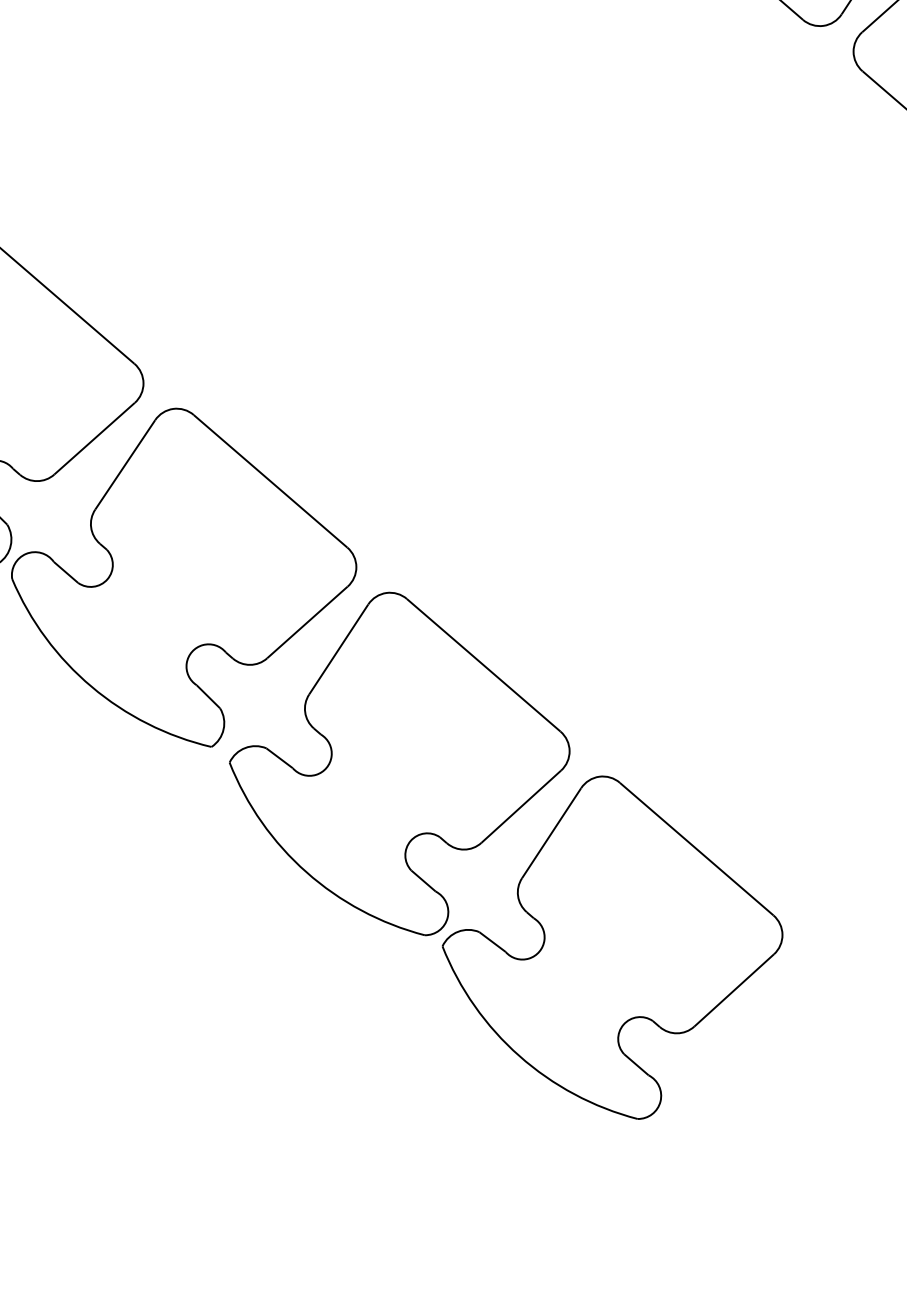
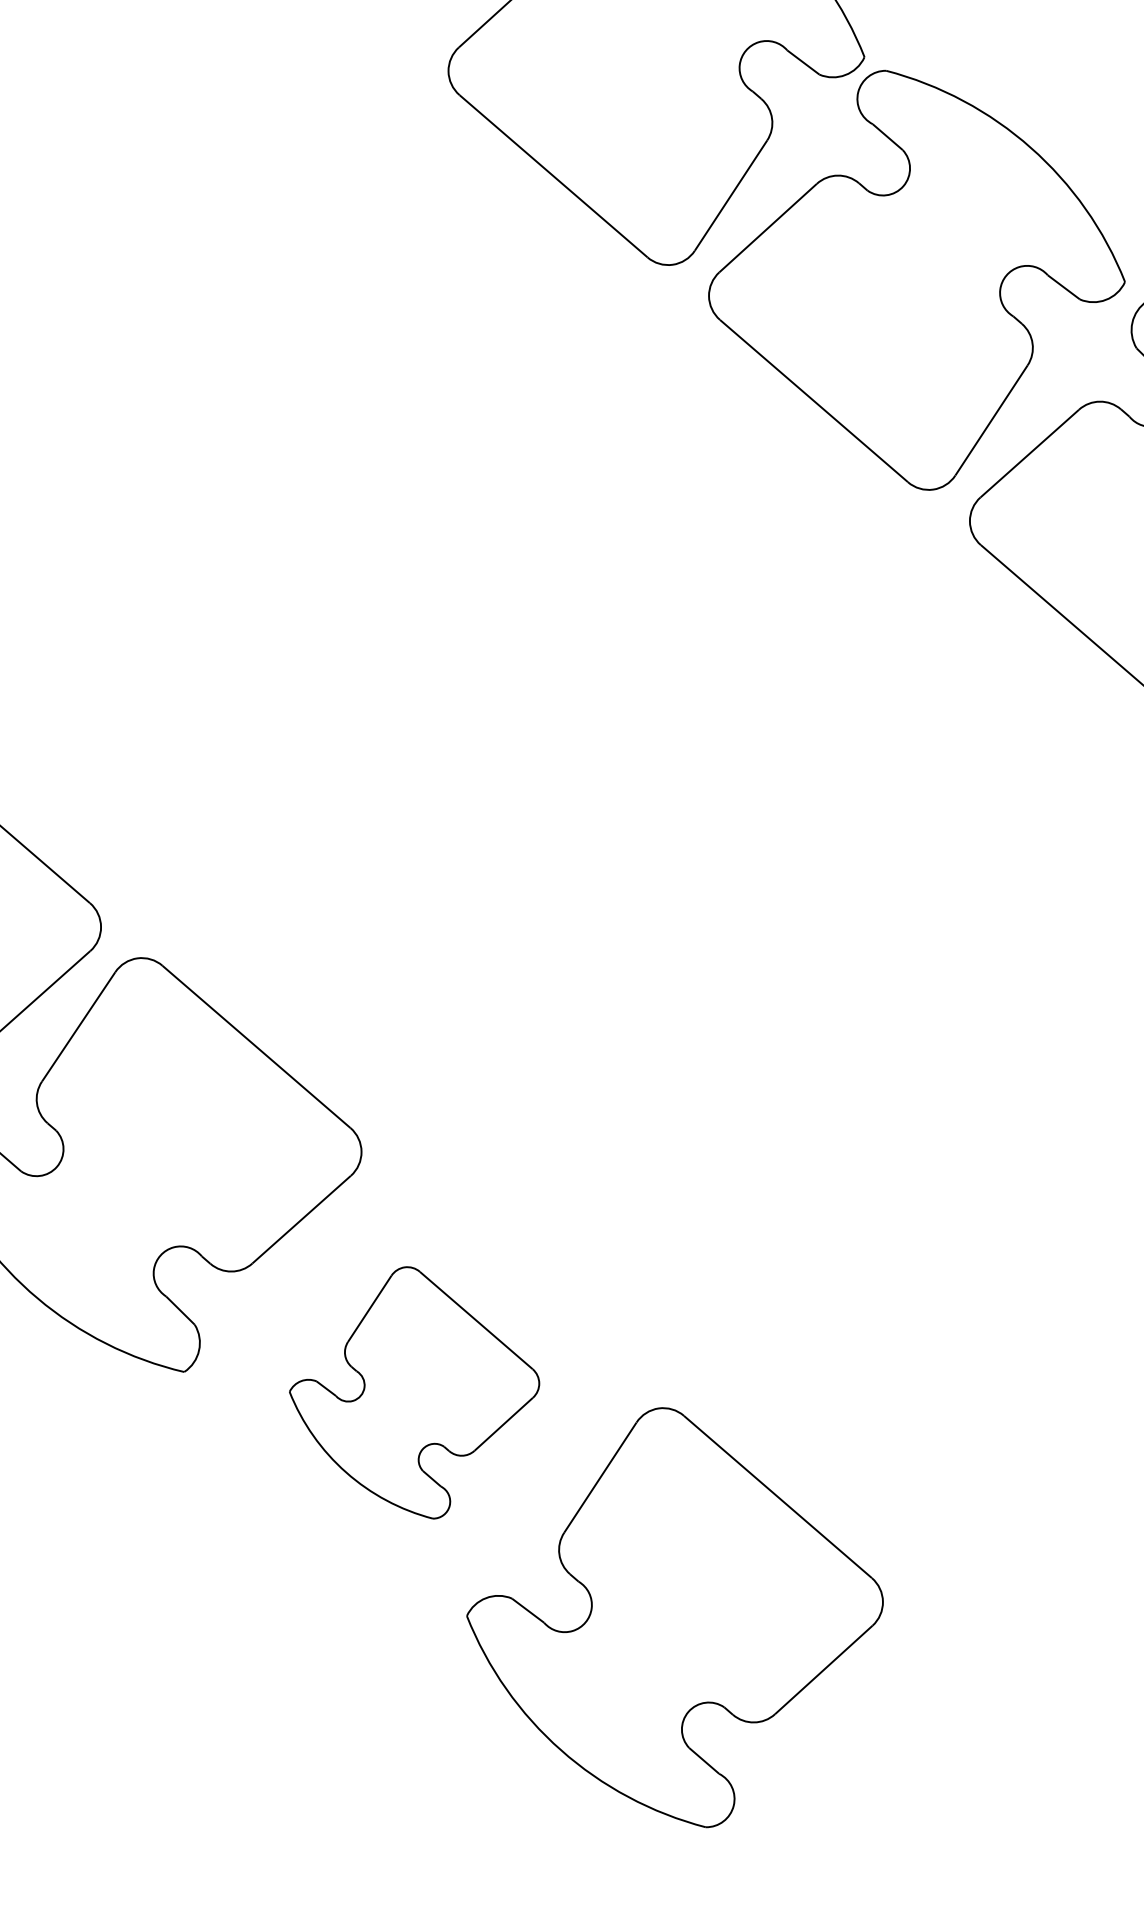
part: (399, 763) -> (414, 1392), size x0.6

